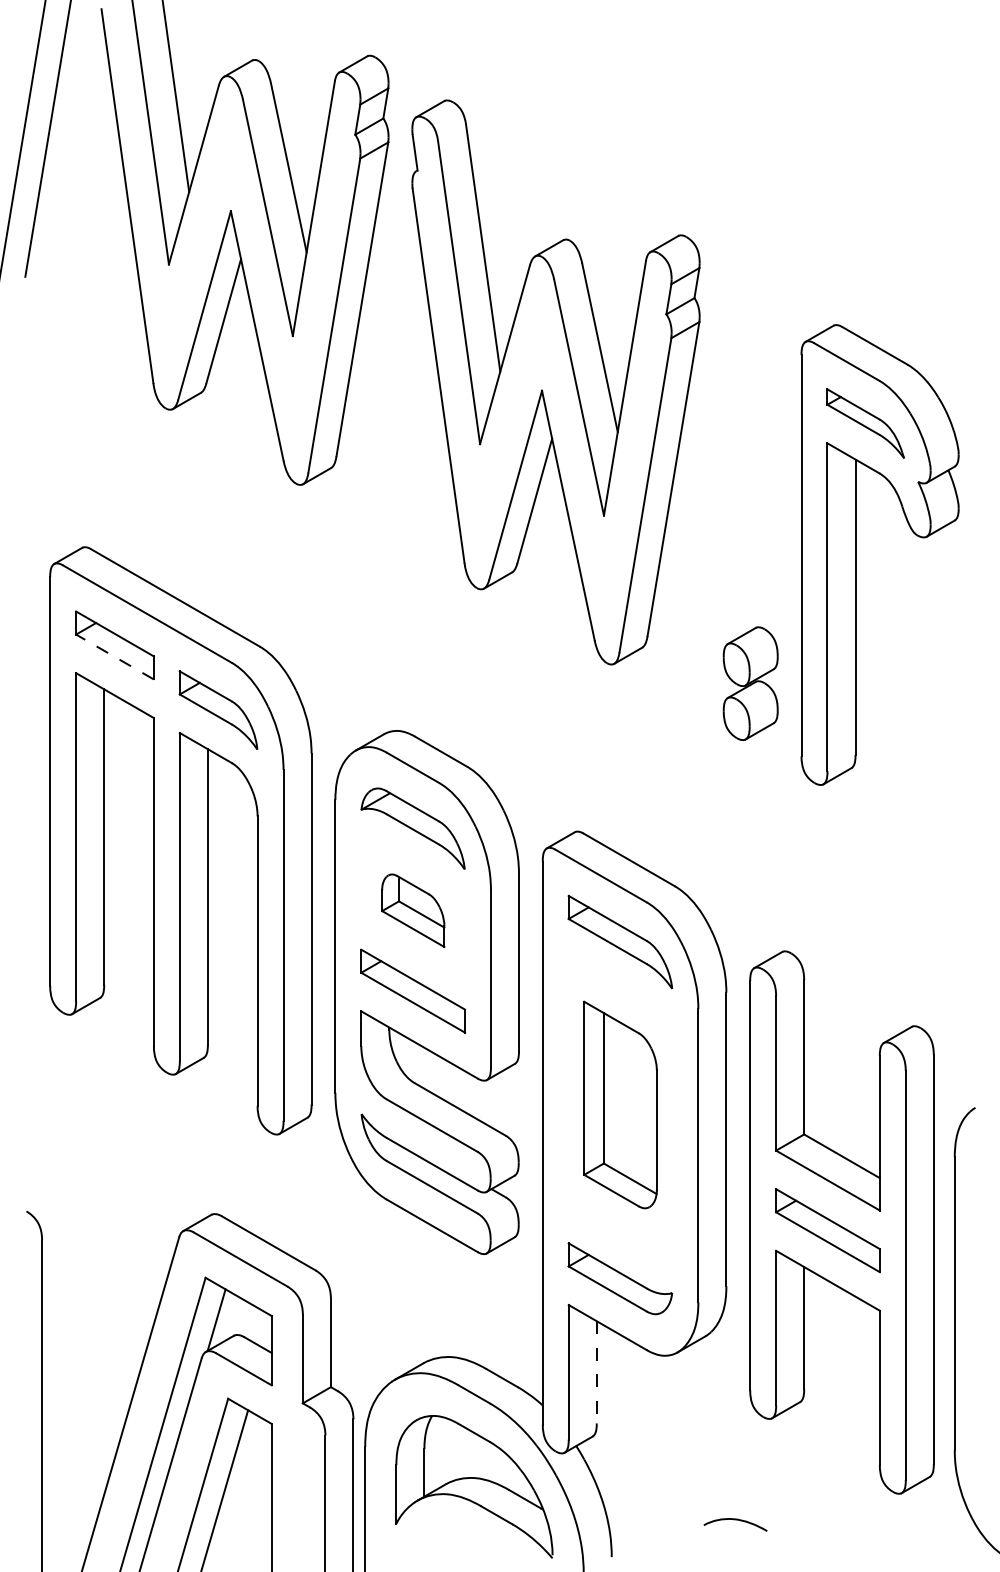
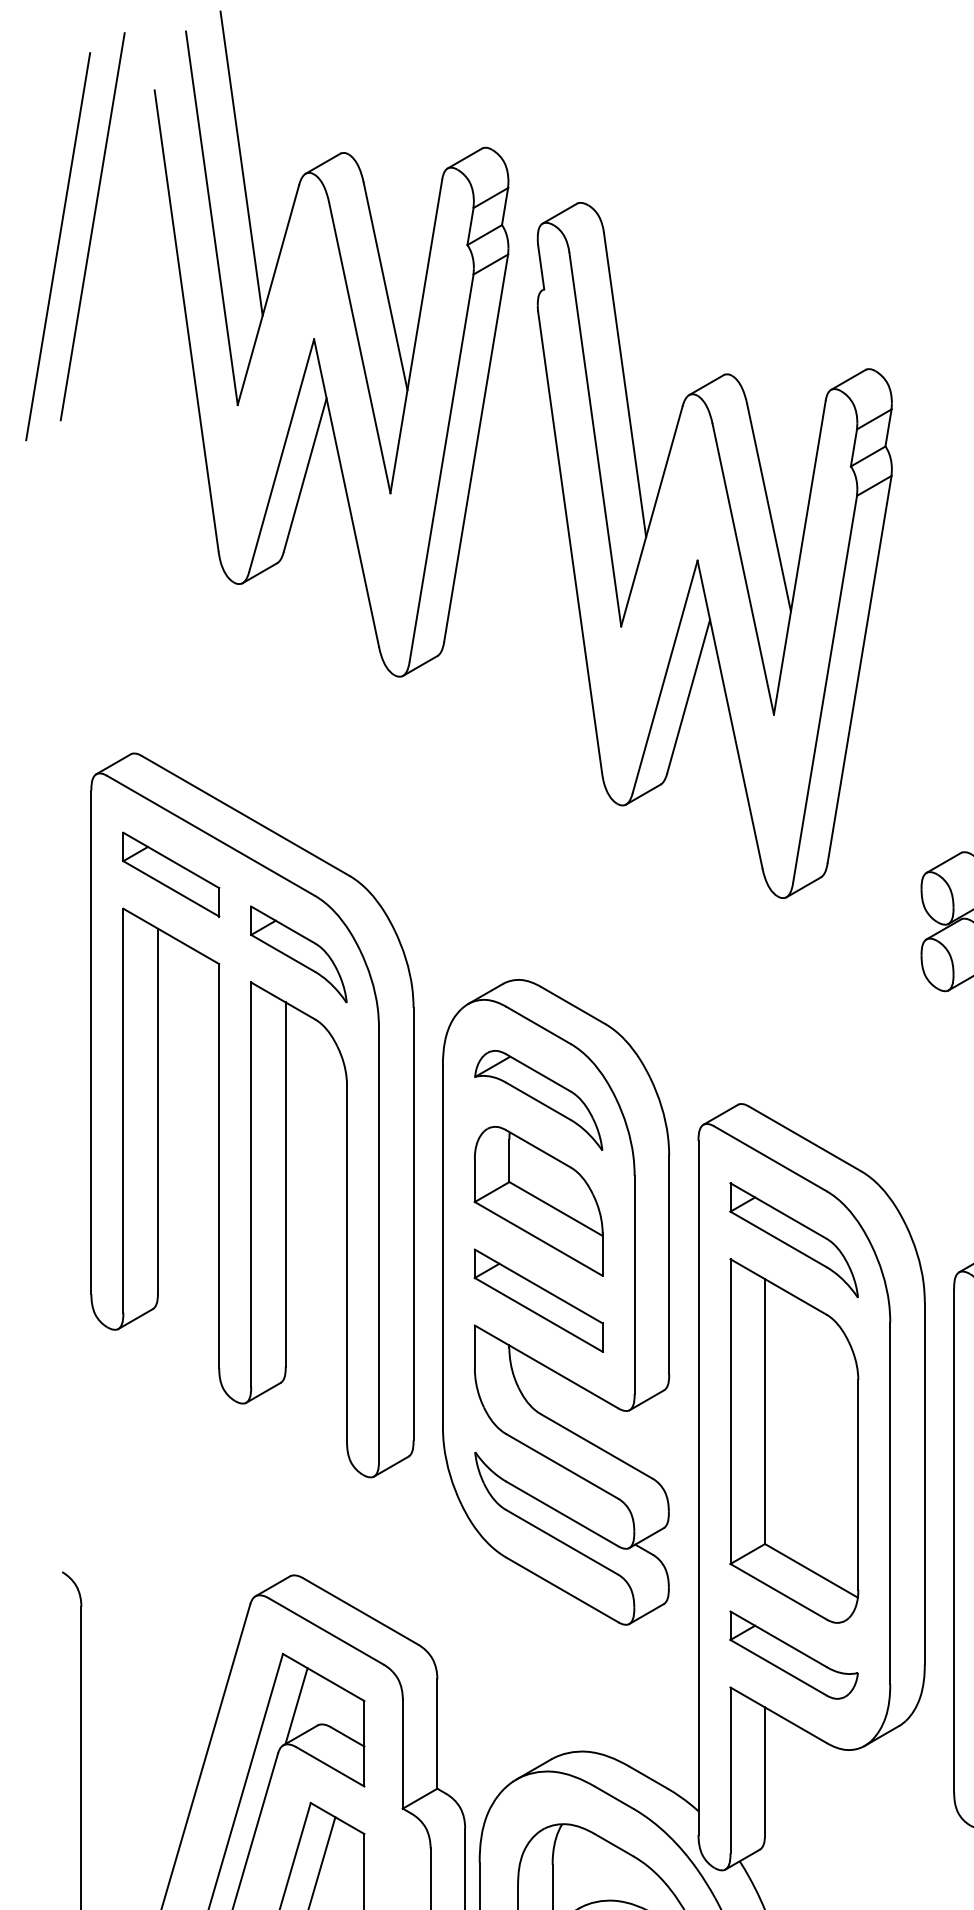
line: (115, 657) -> (171, 889), dashed -> solid
part: (413, 910) -> (539, 1201), size x1.67
part: (620, 1104) -> (794, 1440), size x1.43
line: (596, 1372) -> (764, 1770), dashed -> solid

